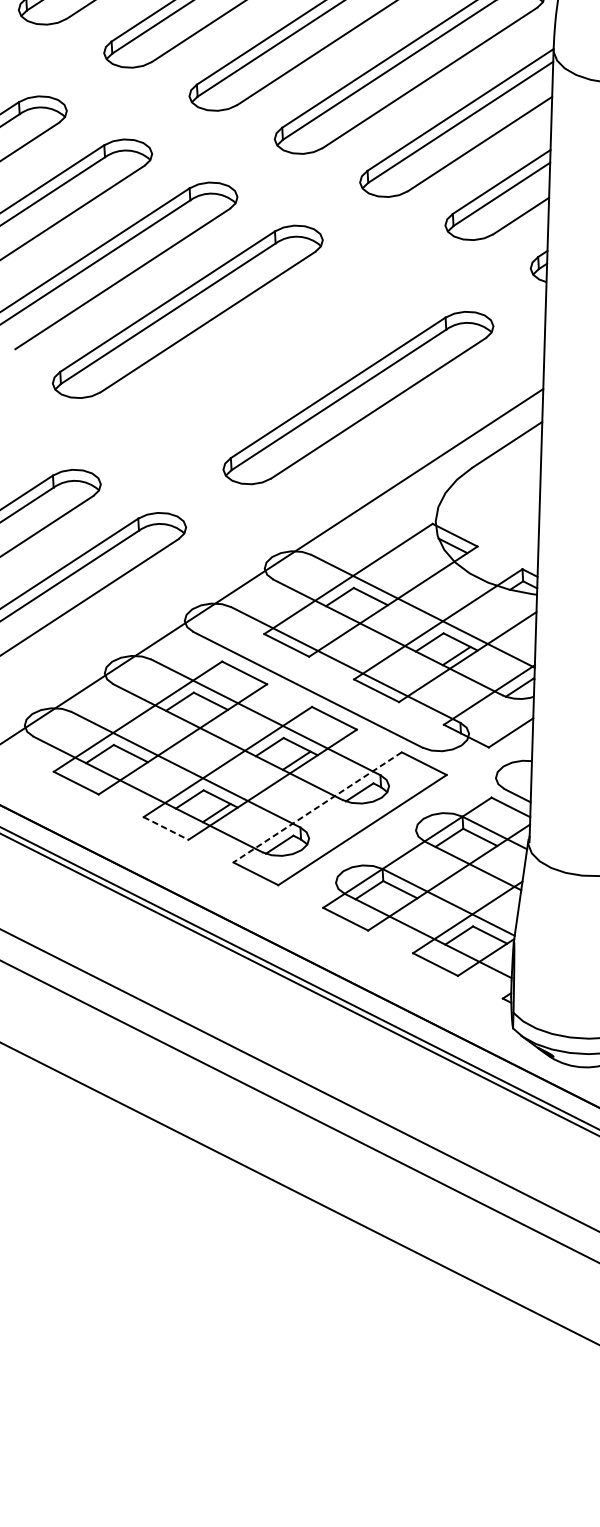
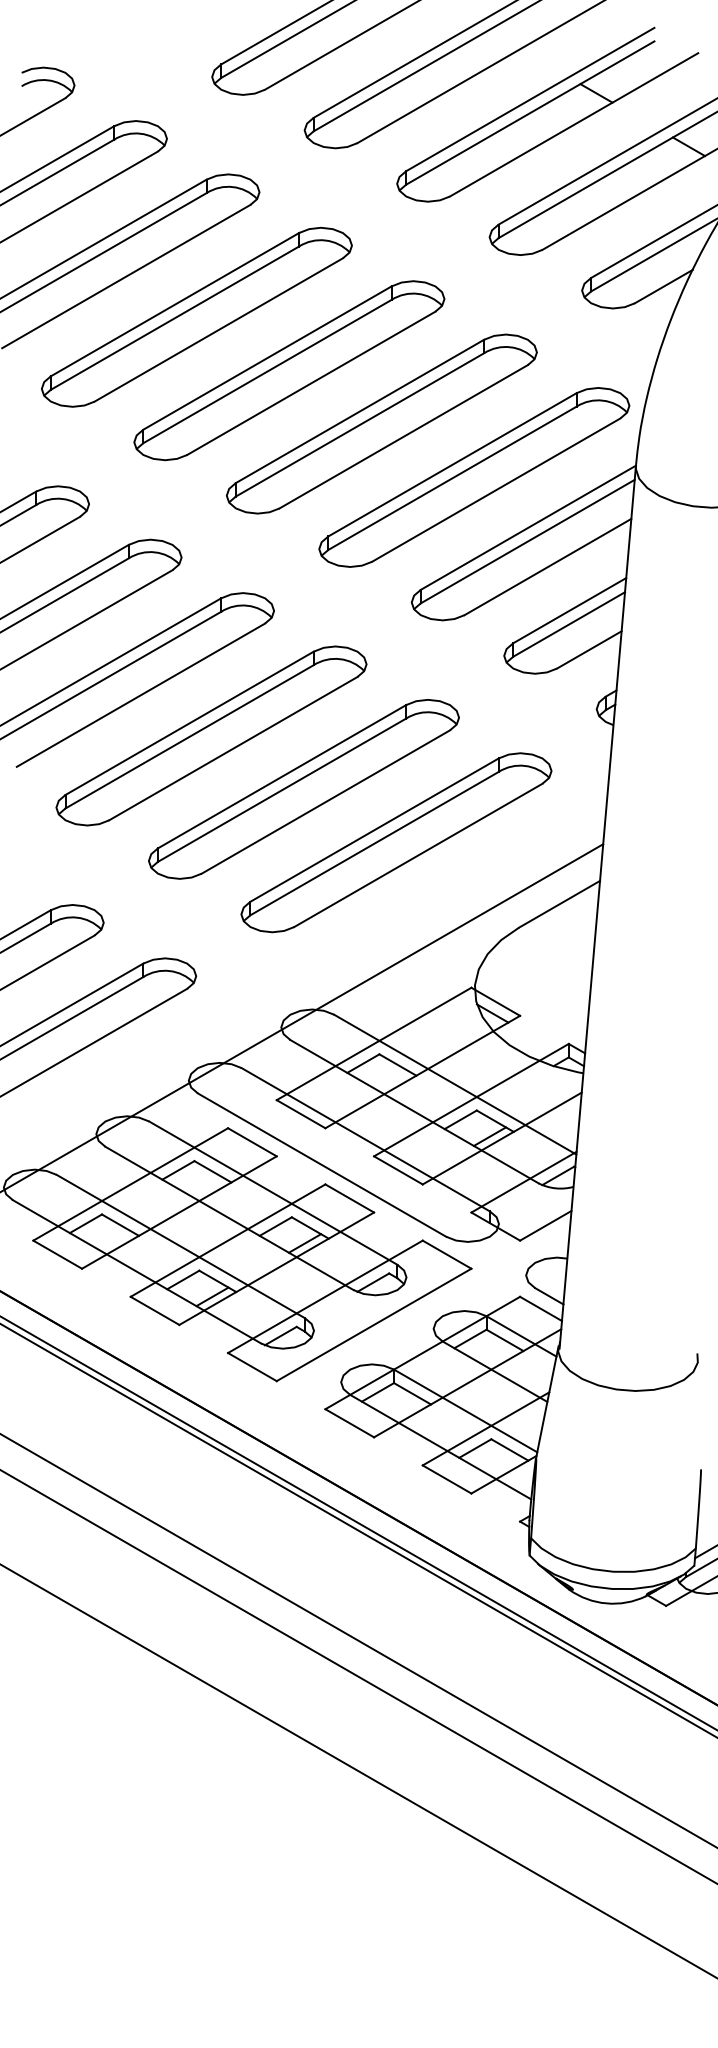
part: (272, 355) -> (303, 789), added
line: (316, 808) -> (324, 1297), dashed -> solid
line: (166, 829) -> (155, 1311), dashed -> solid

